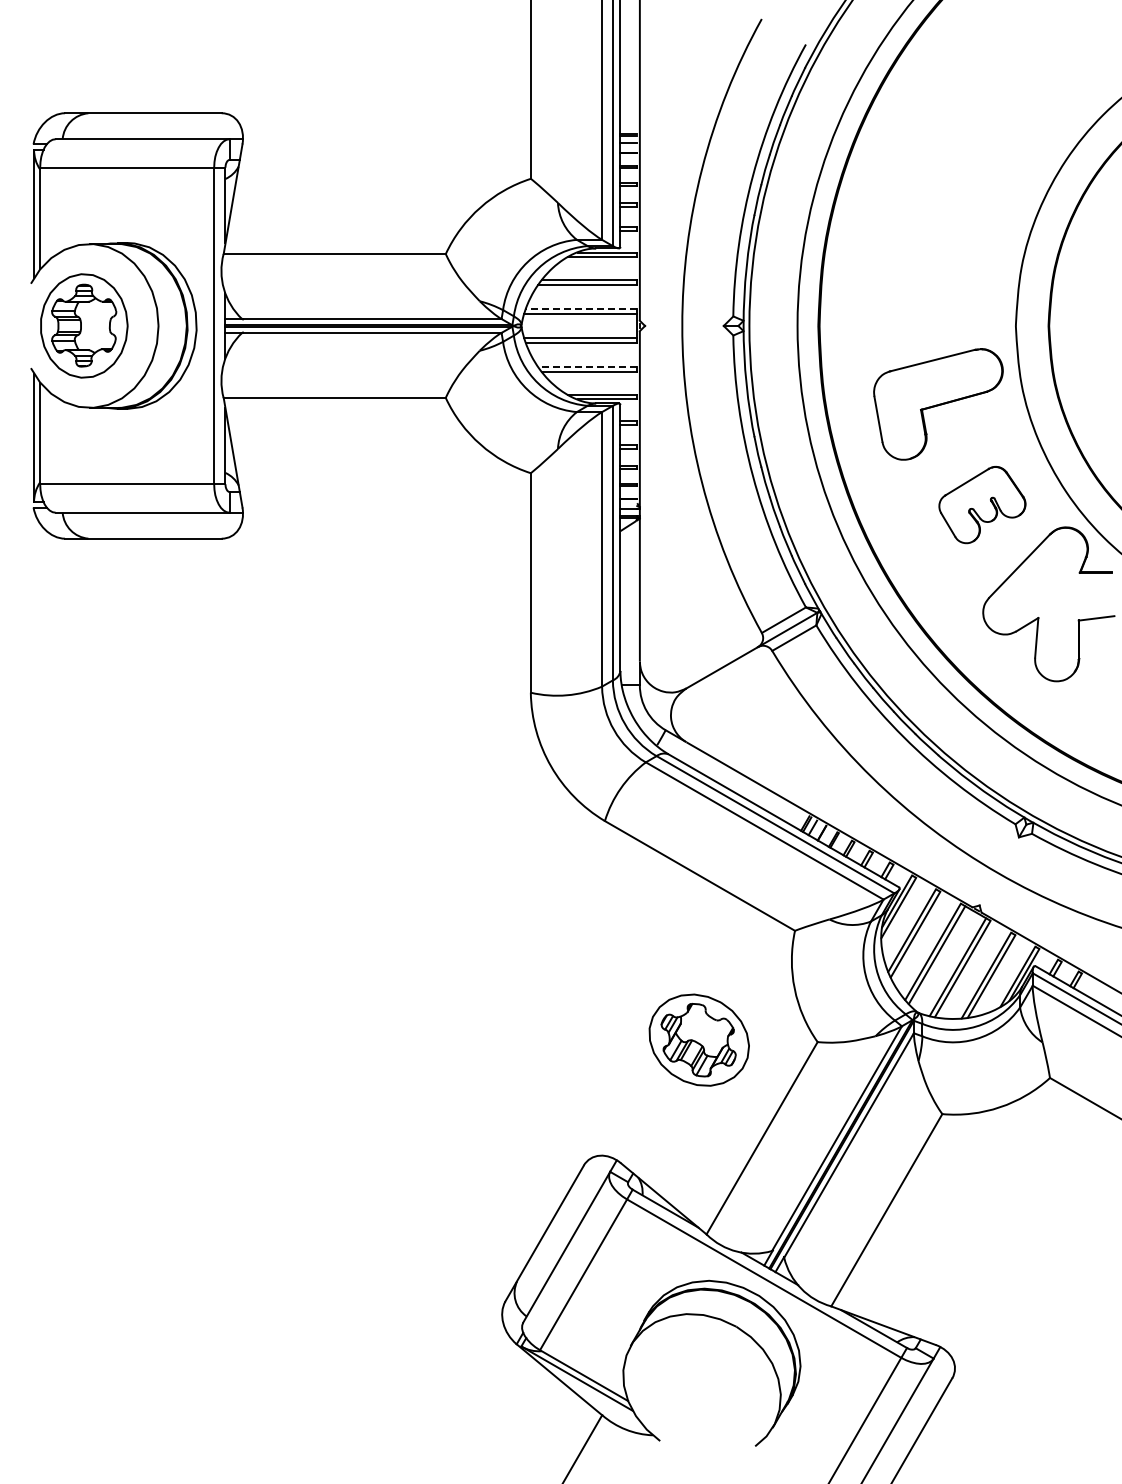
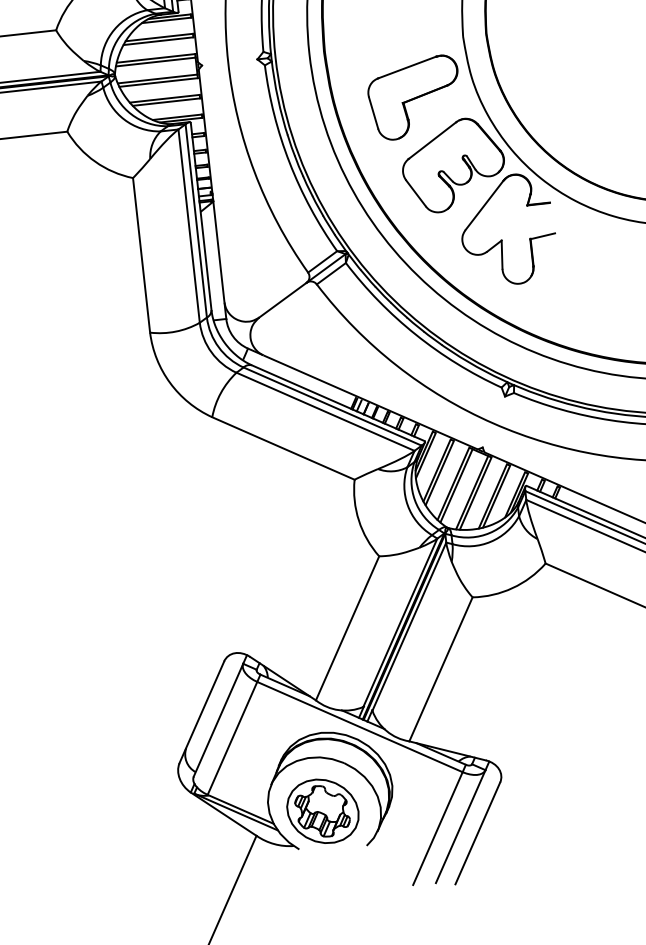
line: (581, 308) -> (155, 58), dashed -> solid
line: (587, 366) -> (164, 98), dashed -> solid
part: (982, 504) -> (453, 164), size x1.67
part: (698, 1039) -> (322, 810), moved

